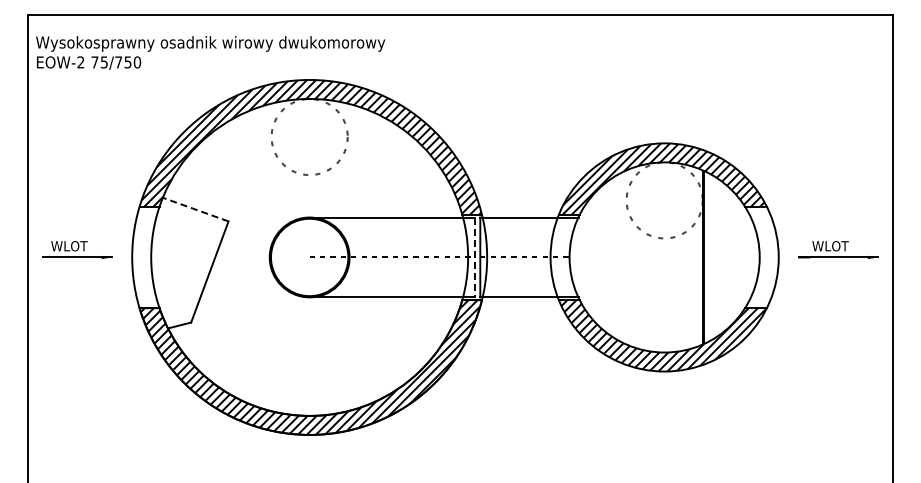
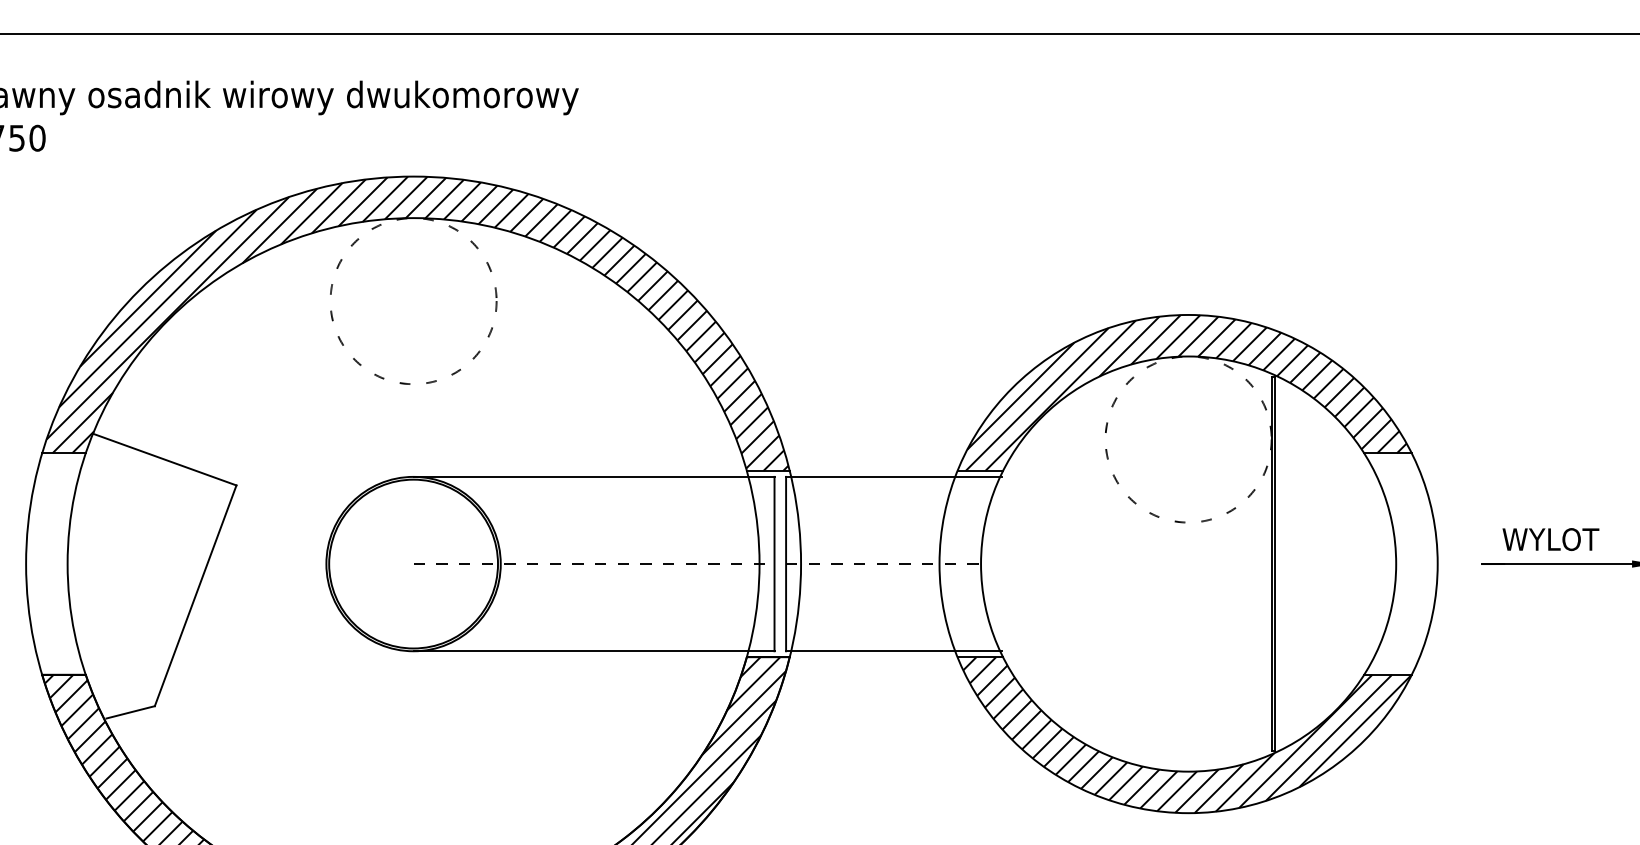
line: (195, 209) -> (164, 459), dashed -> solid
text: (830, 246) -> (1550, 540), WLOT -> WYLOT
line: (474, 257) -> (773, 564), dashed -> solid

